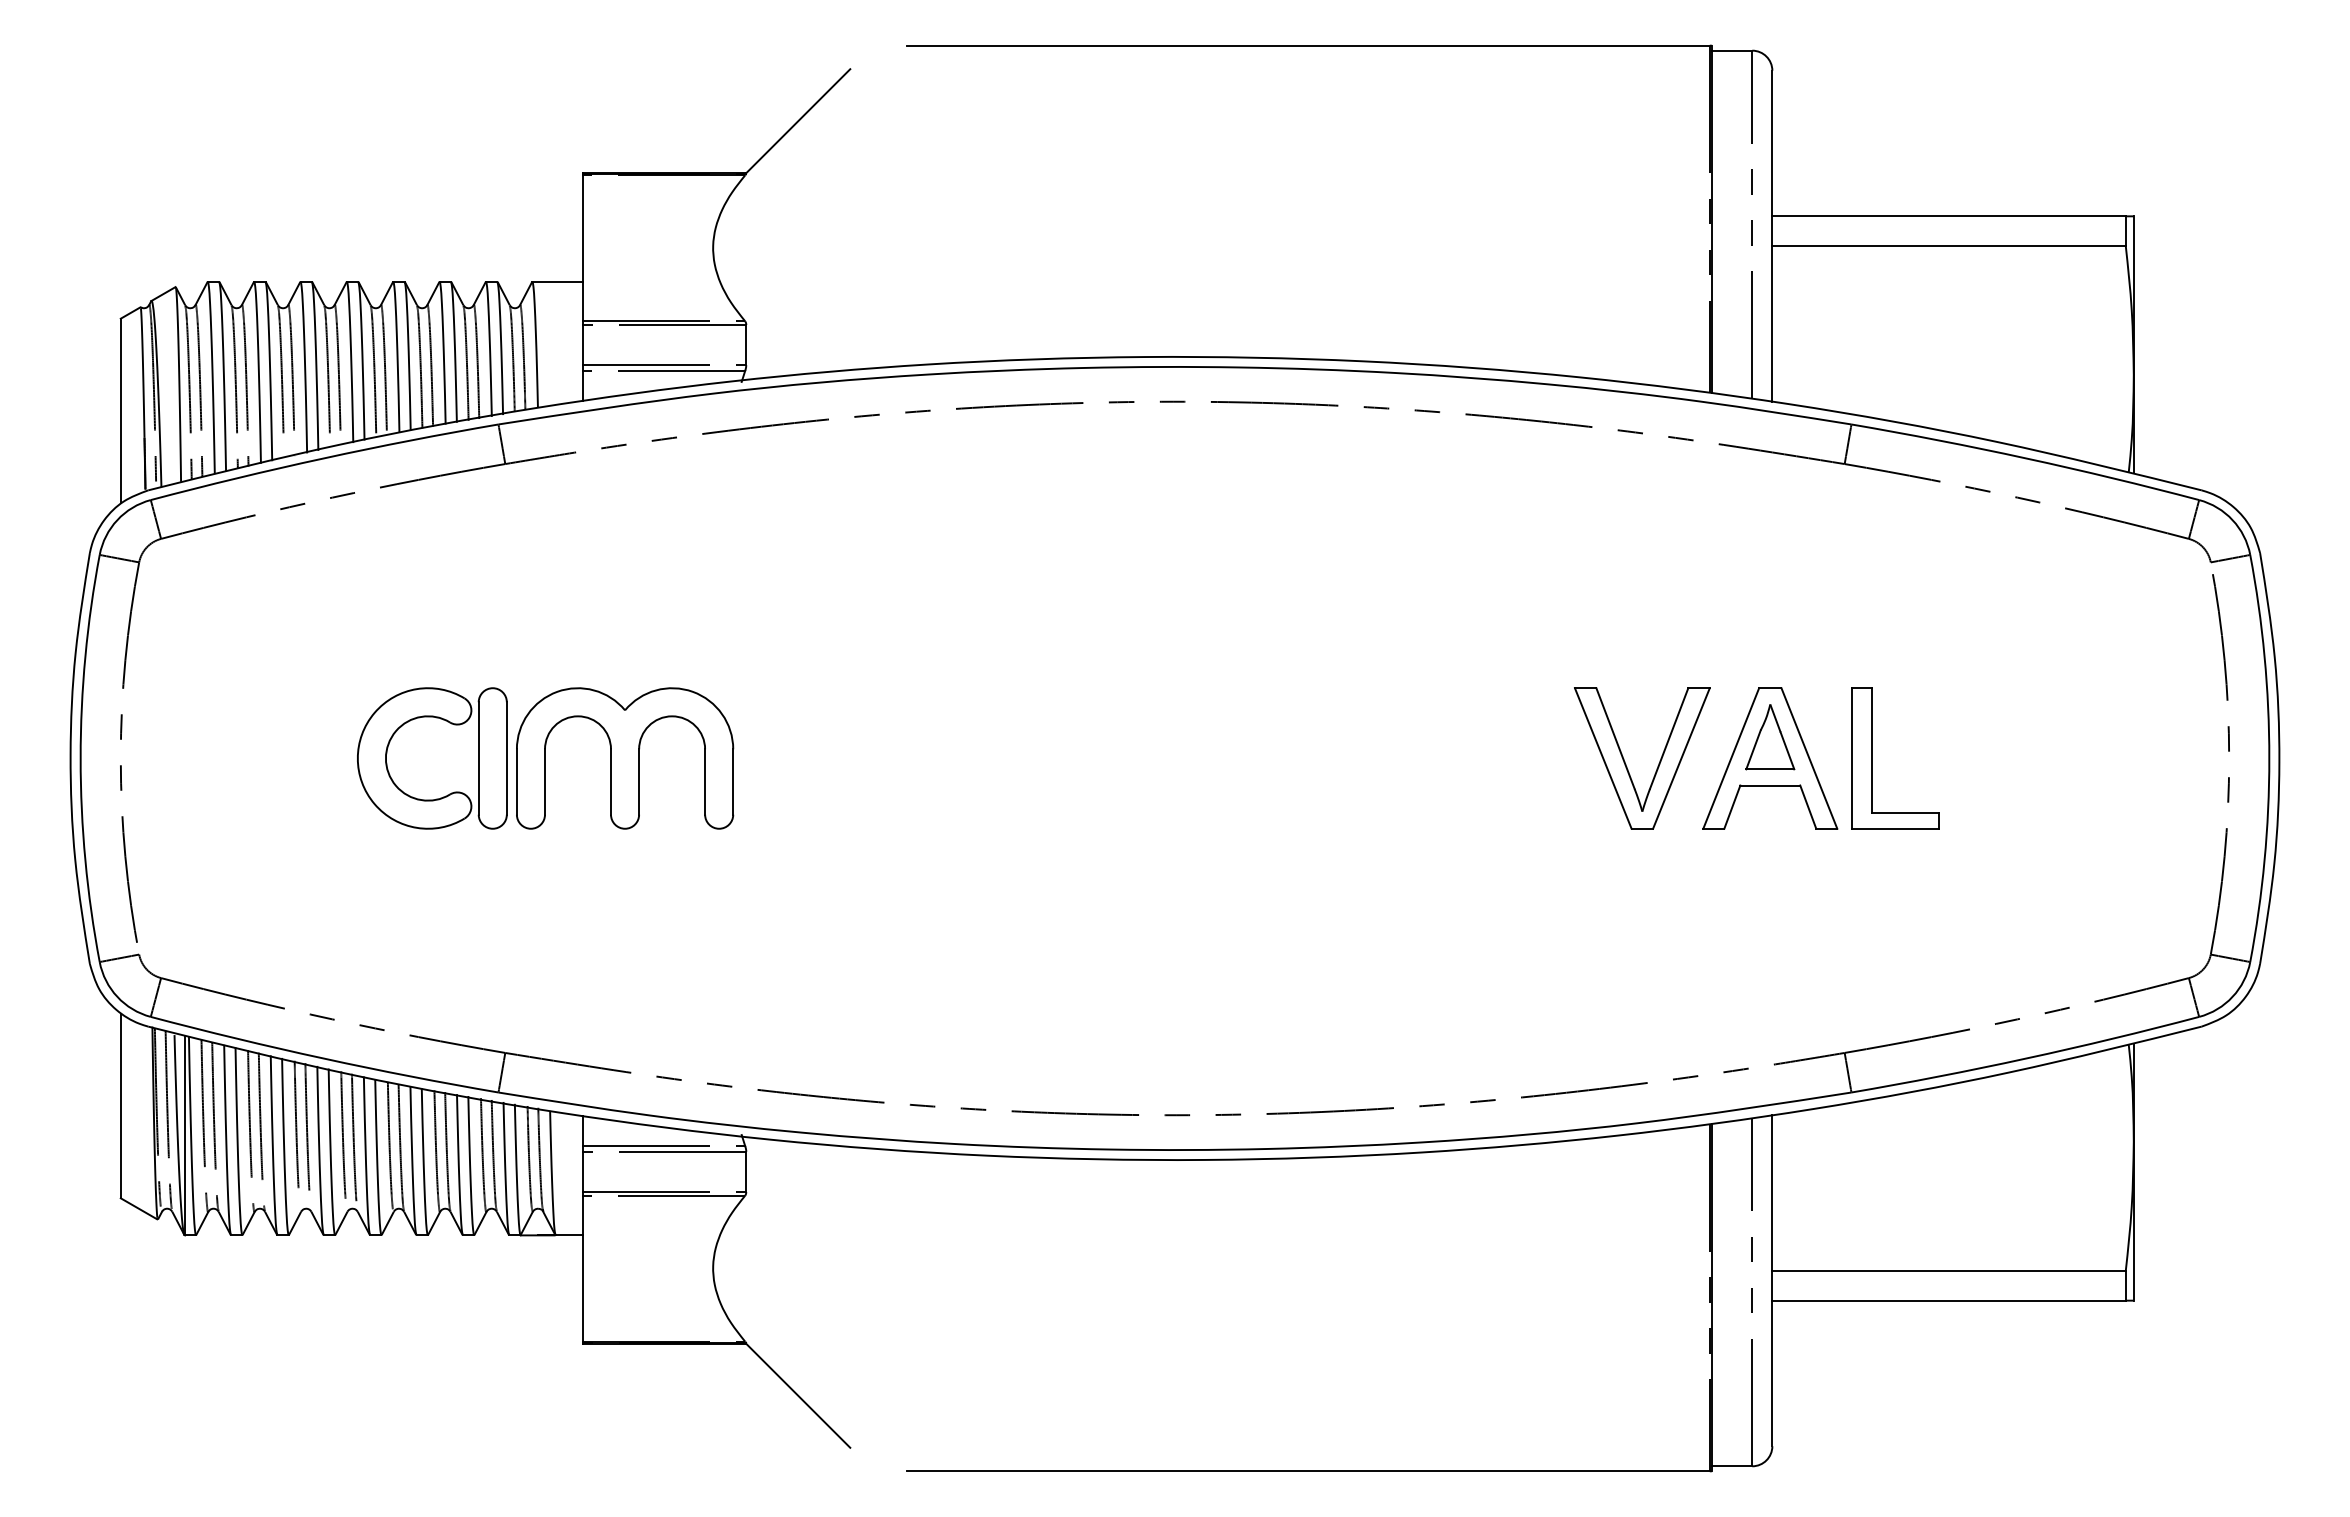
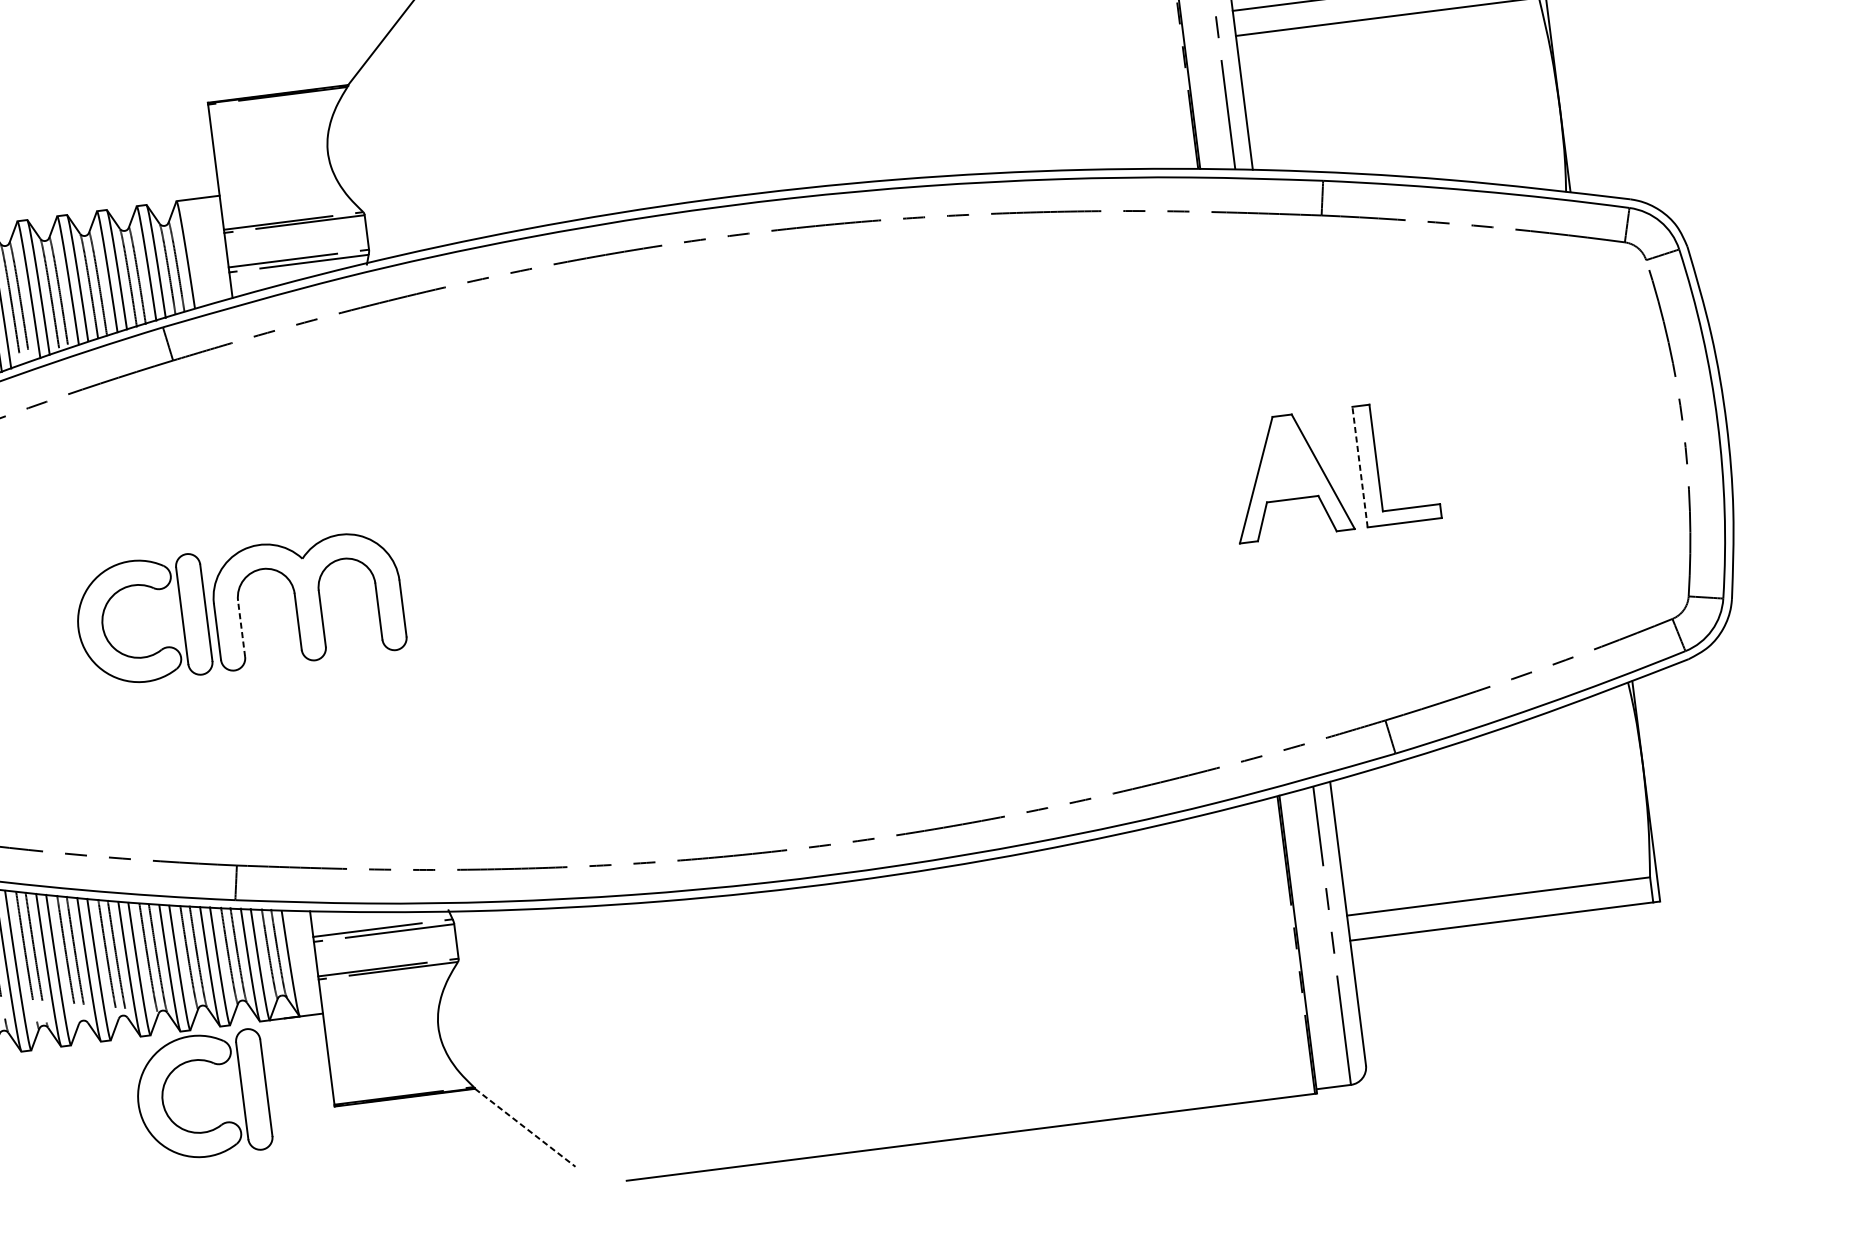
part: (1770, 737) -> (1287, 457), removed
line: (1852, 758) -> (1360, 467), solid -> dashed
part: (1658, 763) -> (1194, 492), removed
line: (545, 782) -> (242, 629), solid -> dashed
part: (449, 1277) -> (213, 1064), added
line: (798, 1395) -> (525, 1127), solid -> dashed

